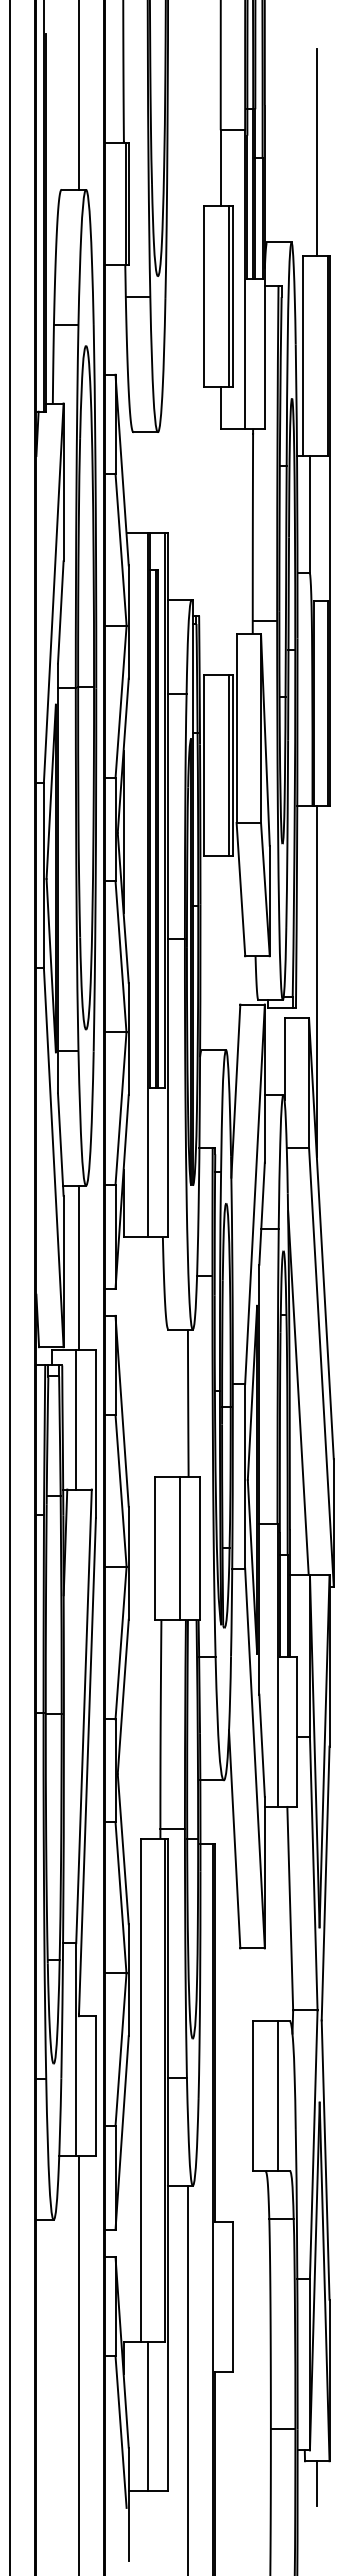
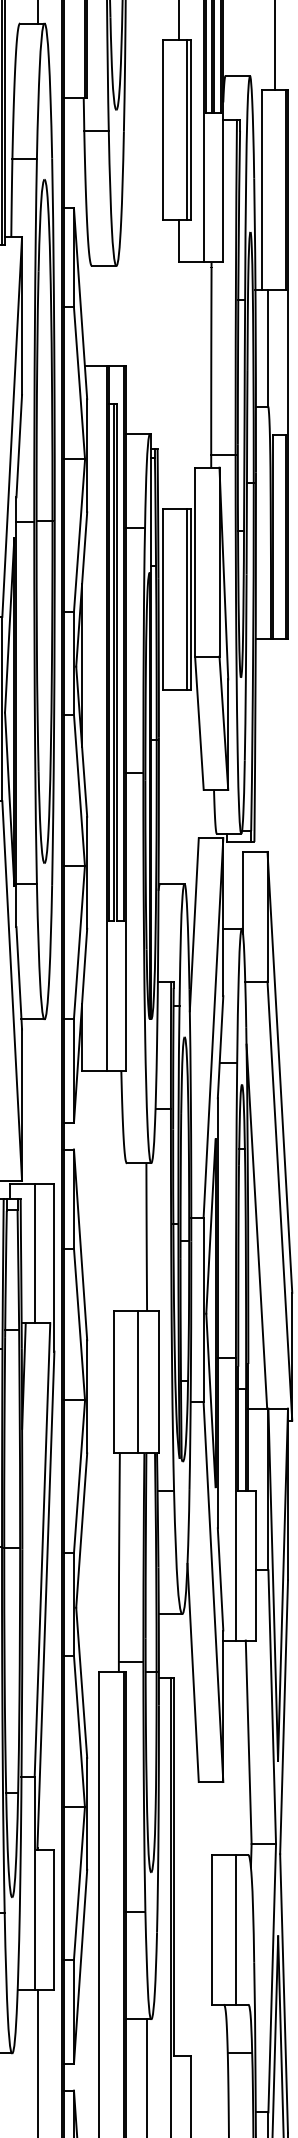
line: (316, 981) -> (274, 815), removed
line: (79, 1267) -> (37, 1101), removed

